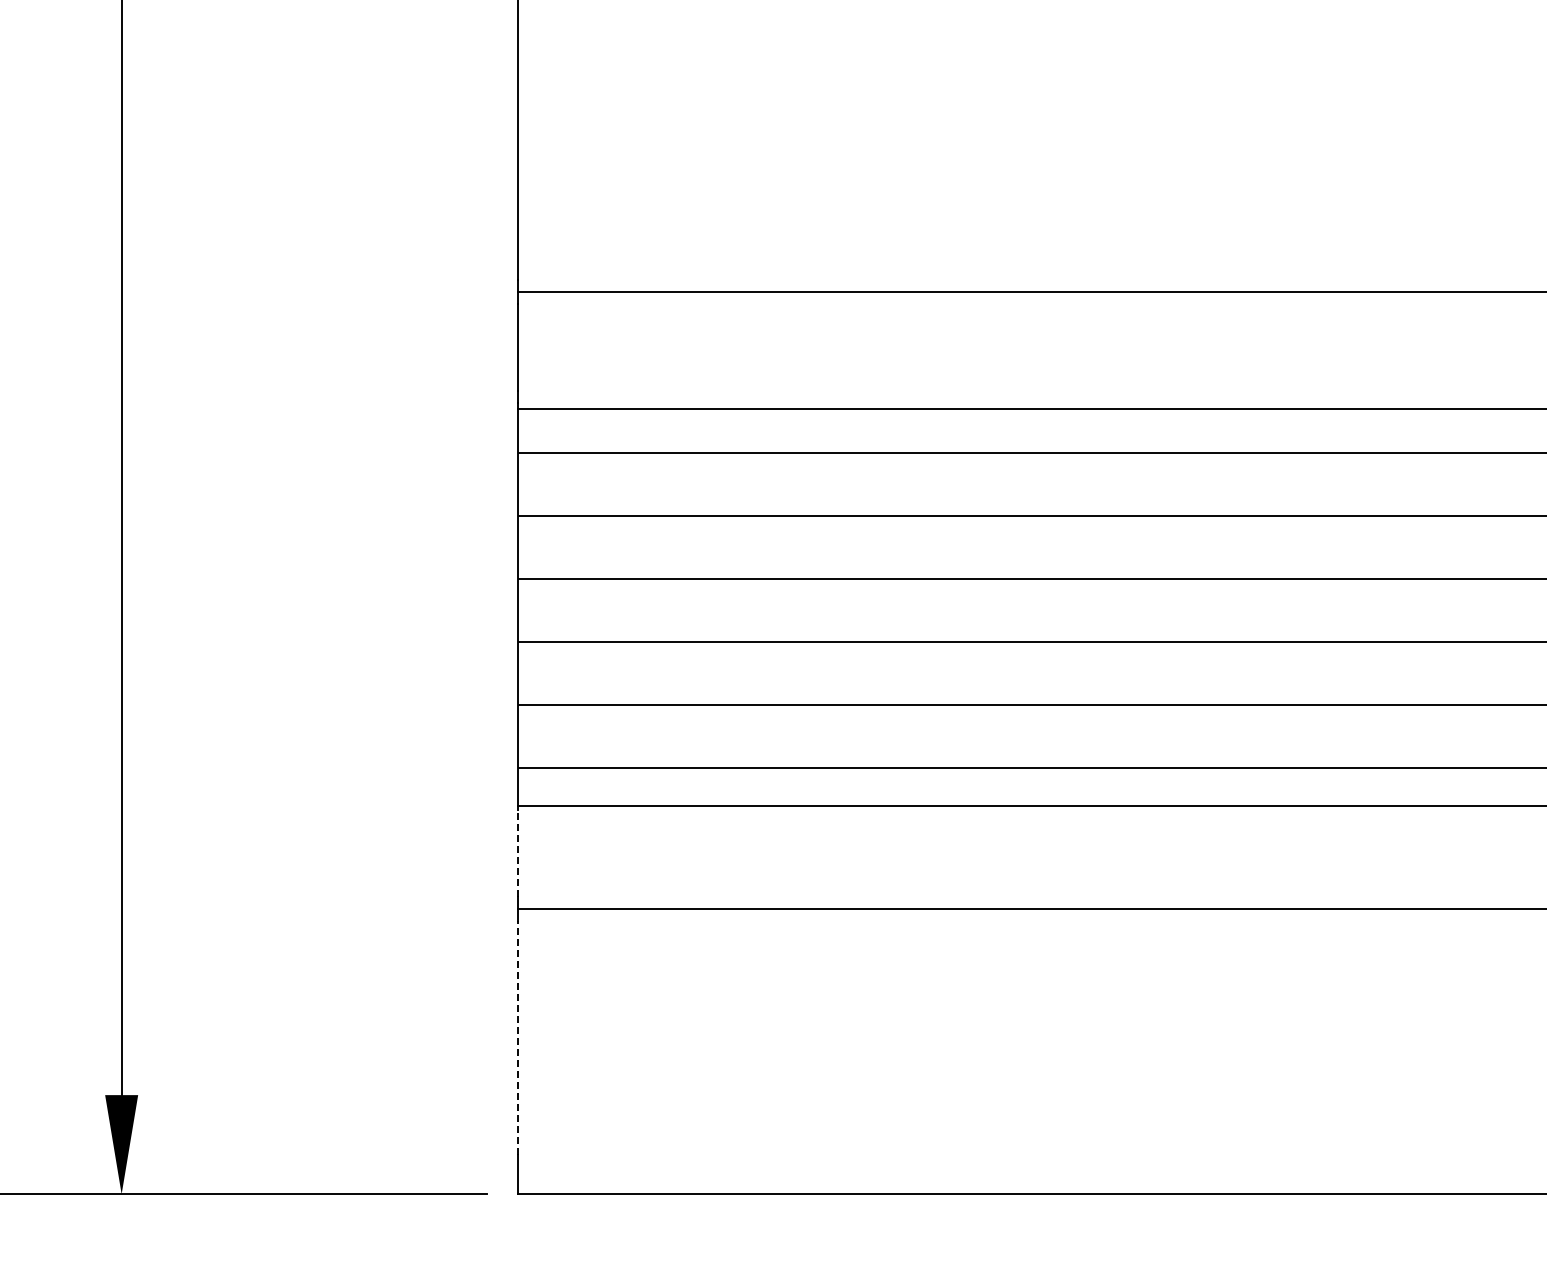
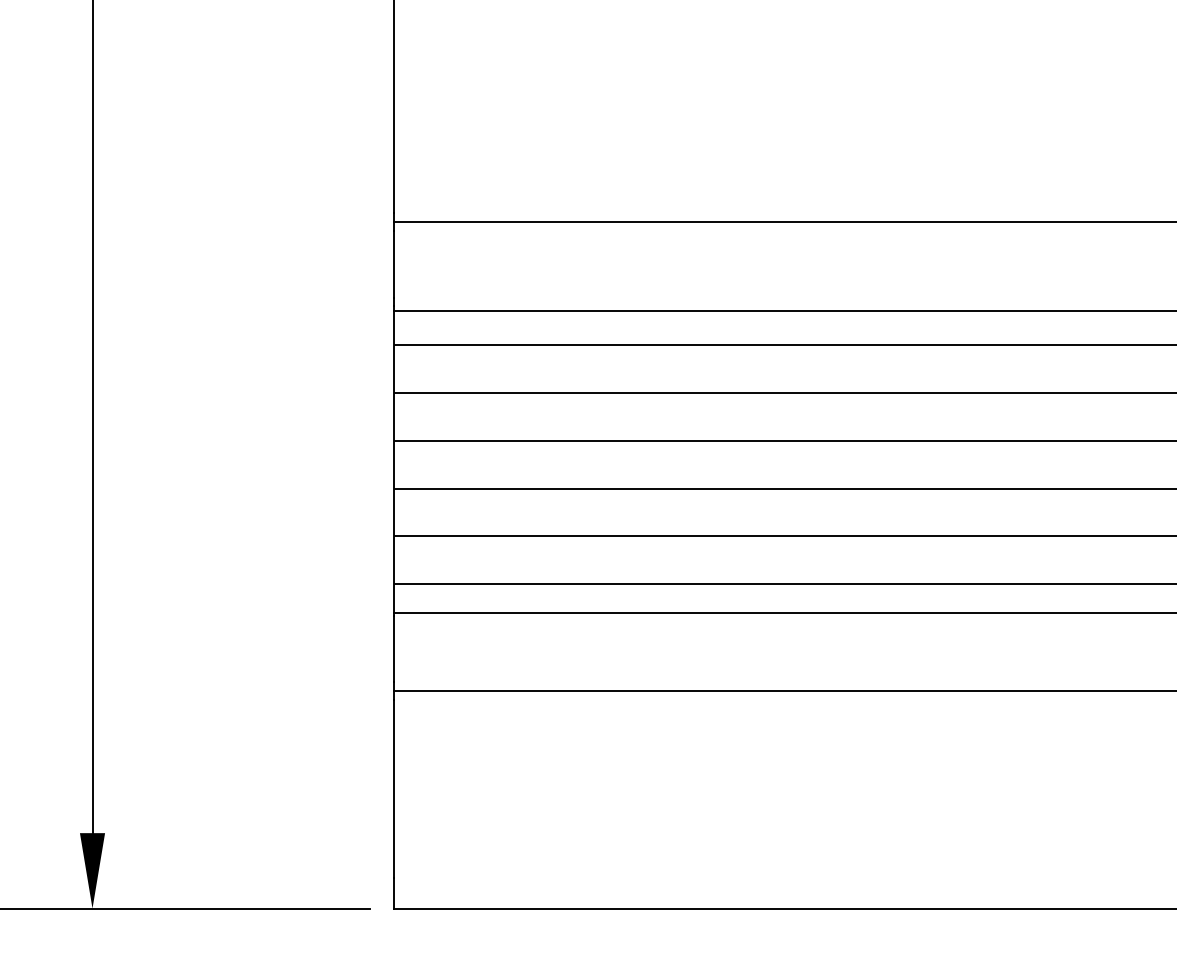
line: (518, 853) -> (394, 649), dashed -> solid
line: (518, 1037) -> (394, 789), dashed -> solid

